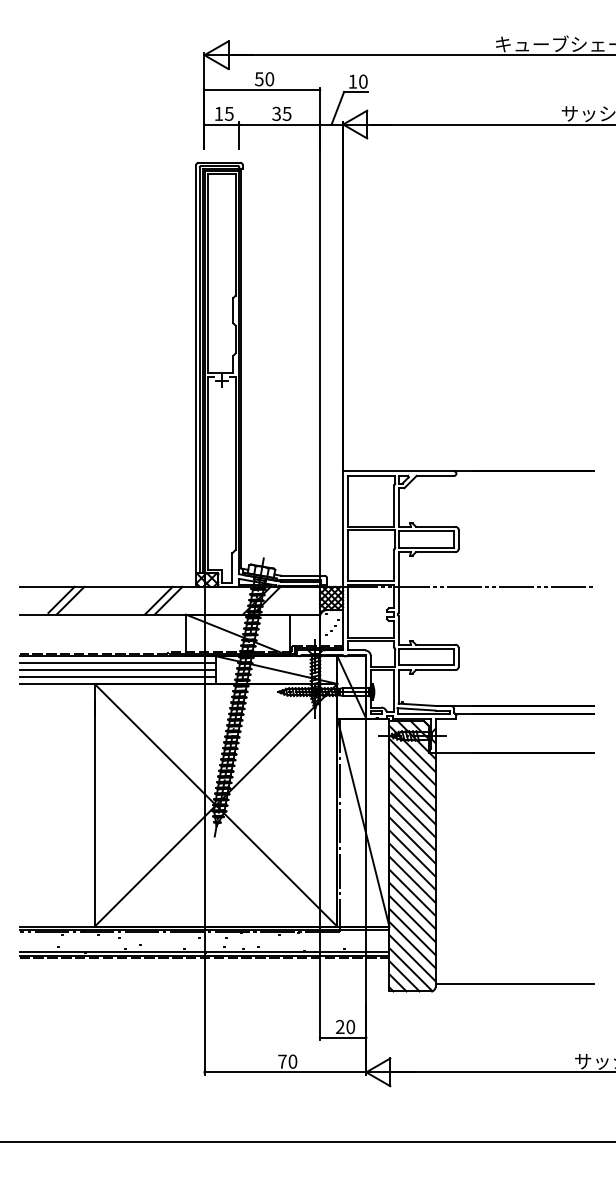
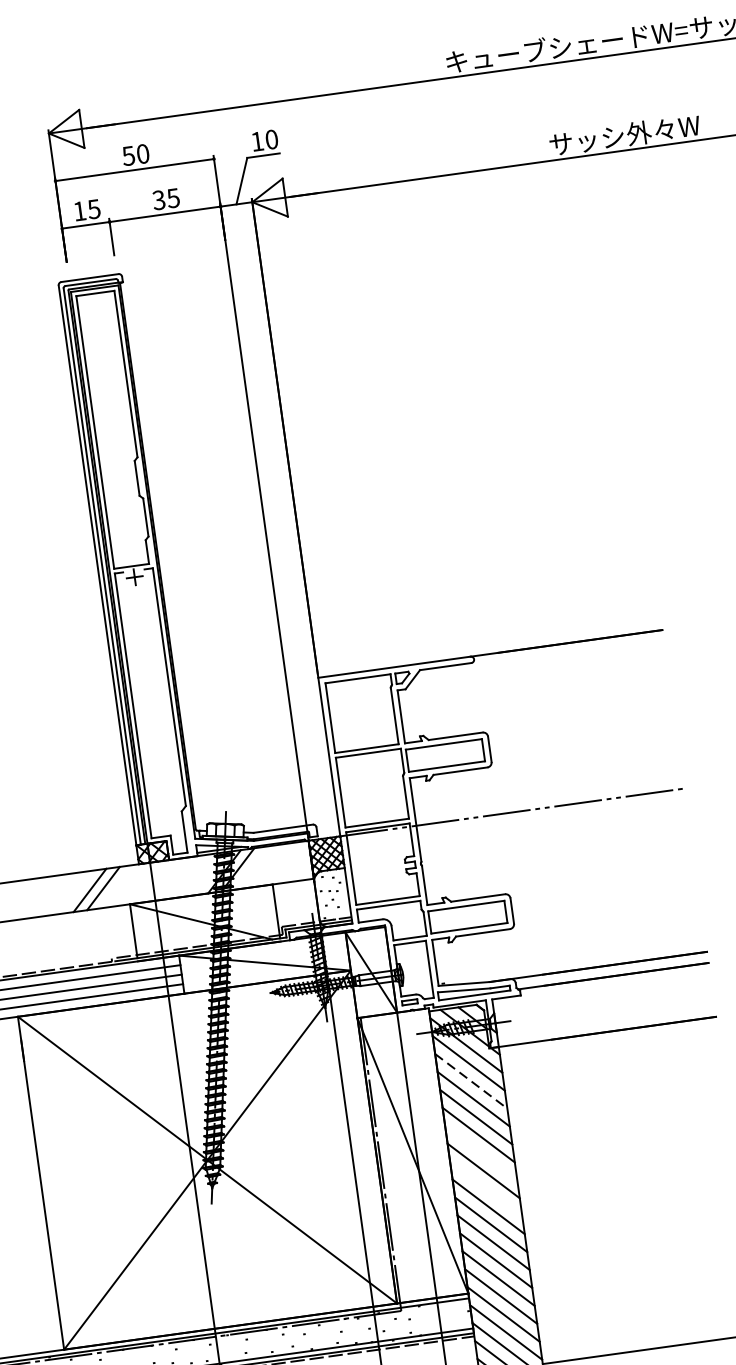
line: (412, 775) -> (471, 1081), solid -> dashed
line: (412, 827) -> (481, 1153), removed
line: (412, 853) -> (486, 1188), removed

